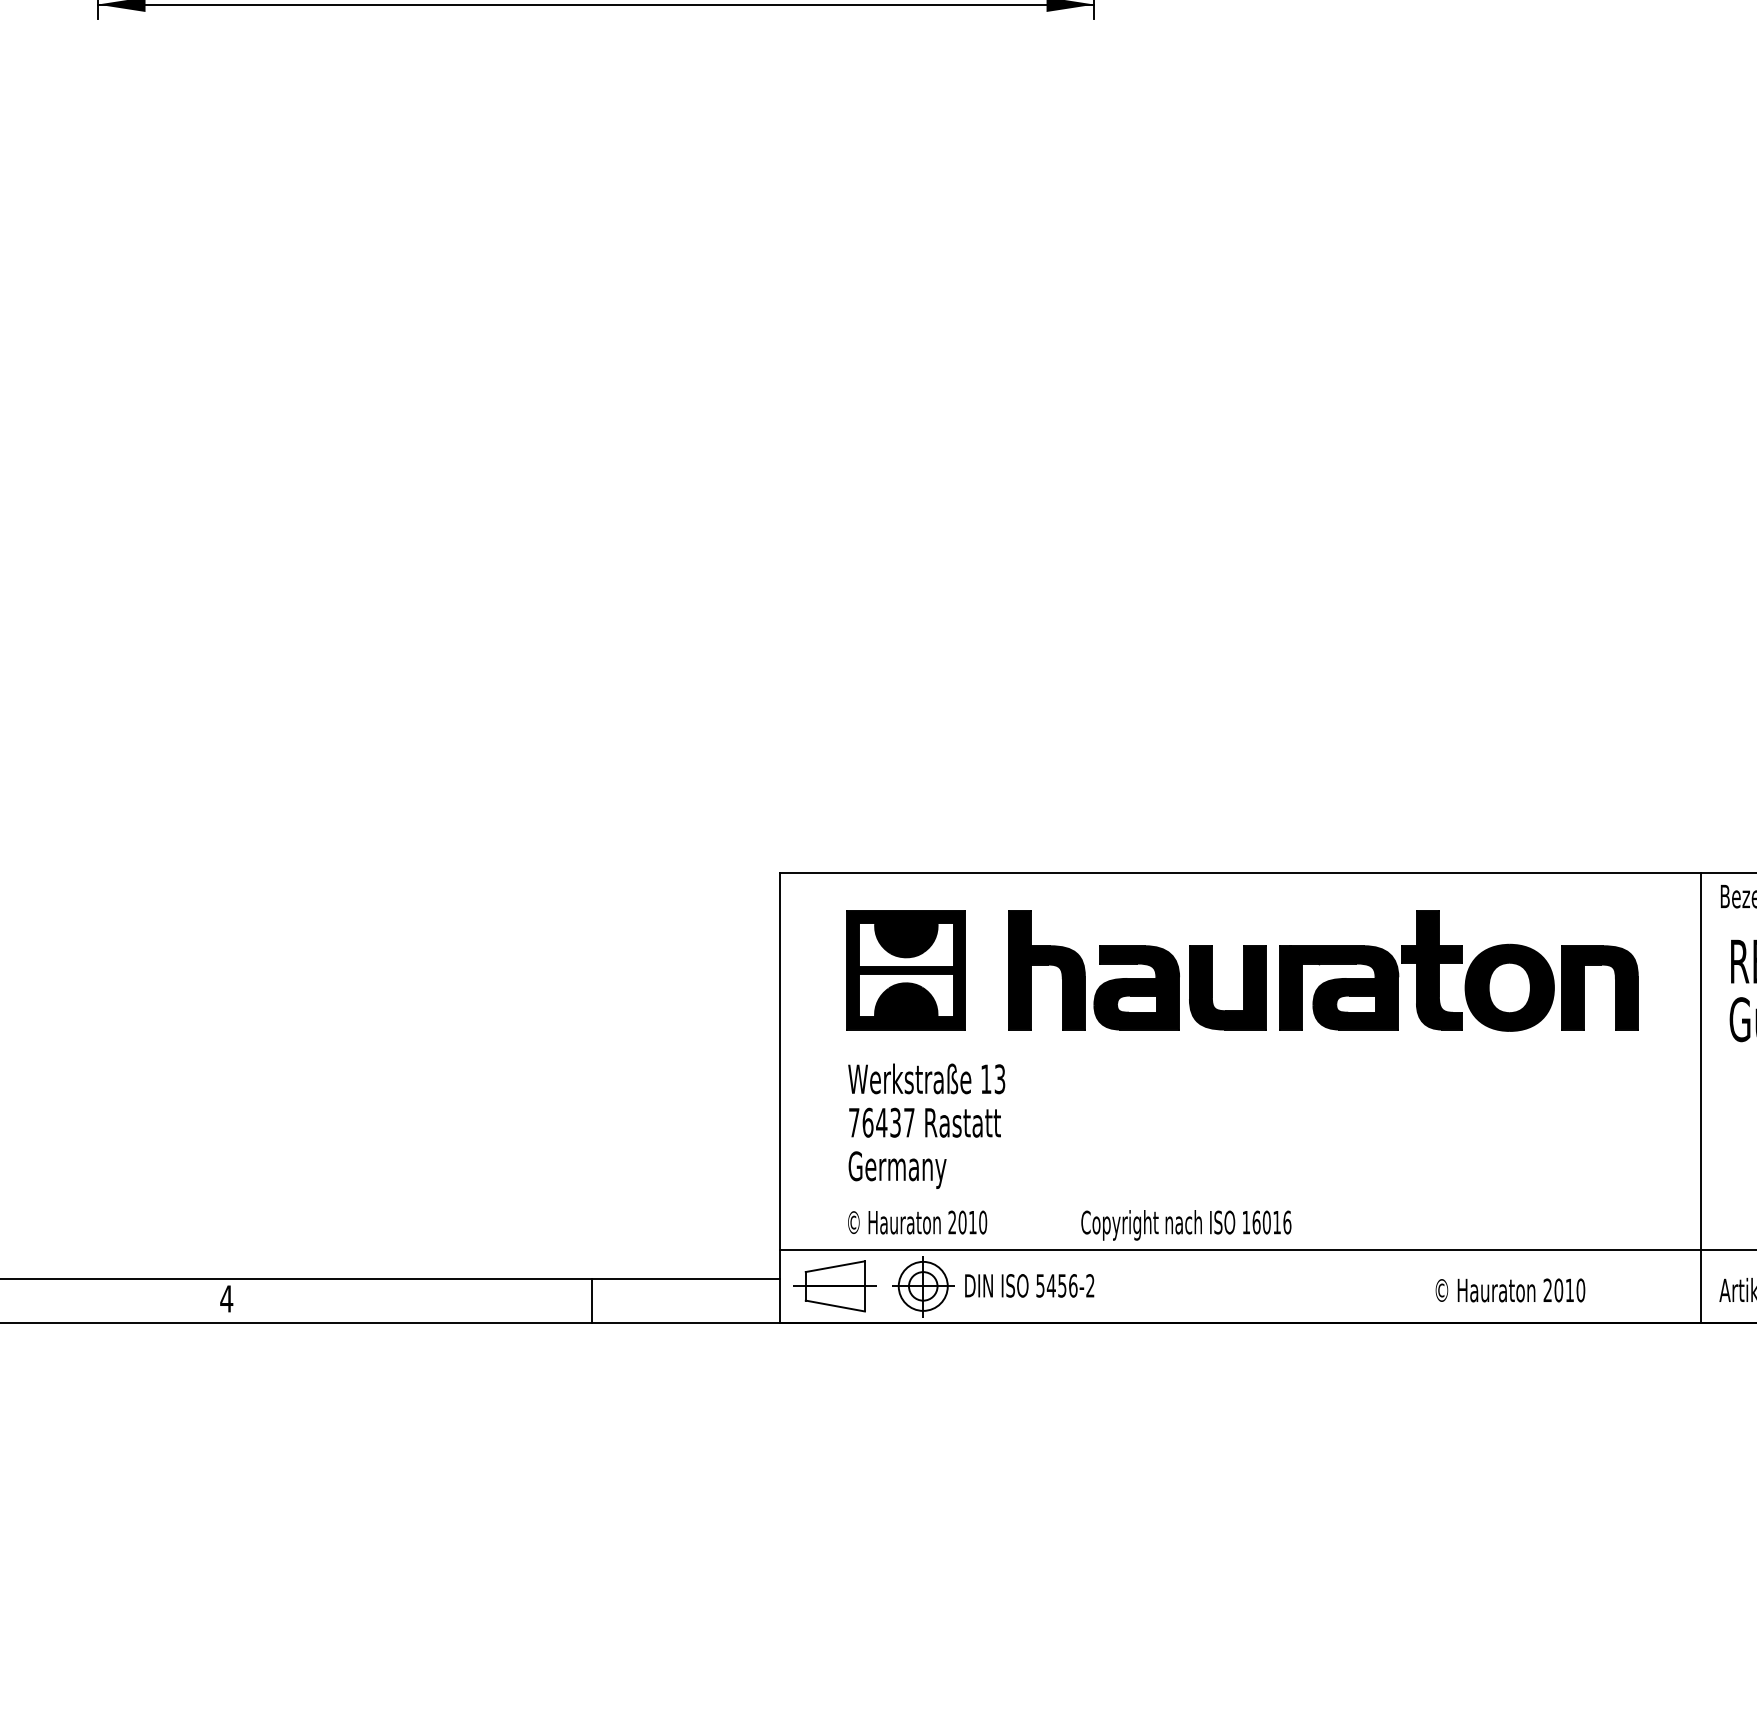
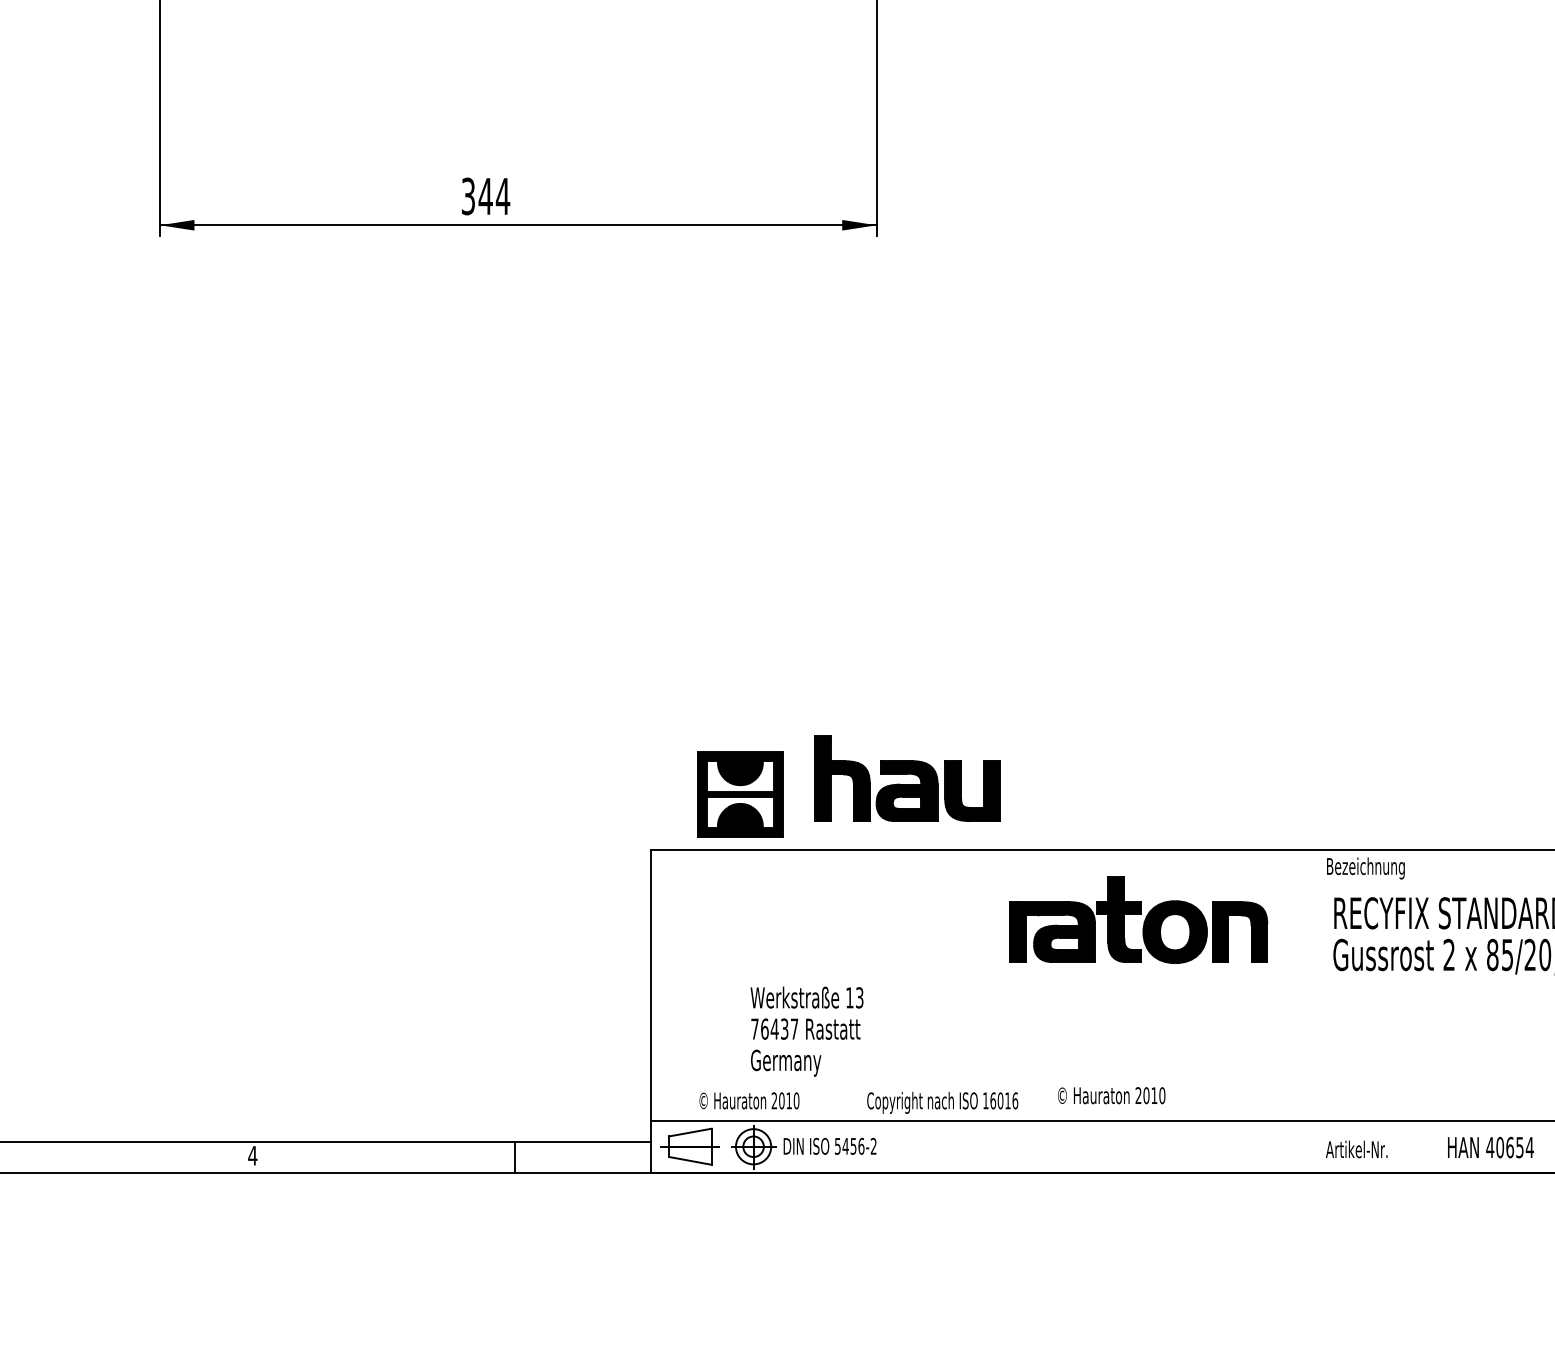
part: (906, 970) -> (740, 794), moved
part: (1137, 970) -> (907, 778), moved
line: (1700, 1096) -> (1312, 1010), removed
text: (925, 1126) -> (806, 1031), moved
text: (1510, 1290) -> (1111, 1095), moved

